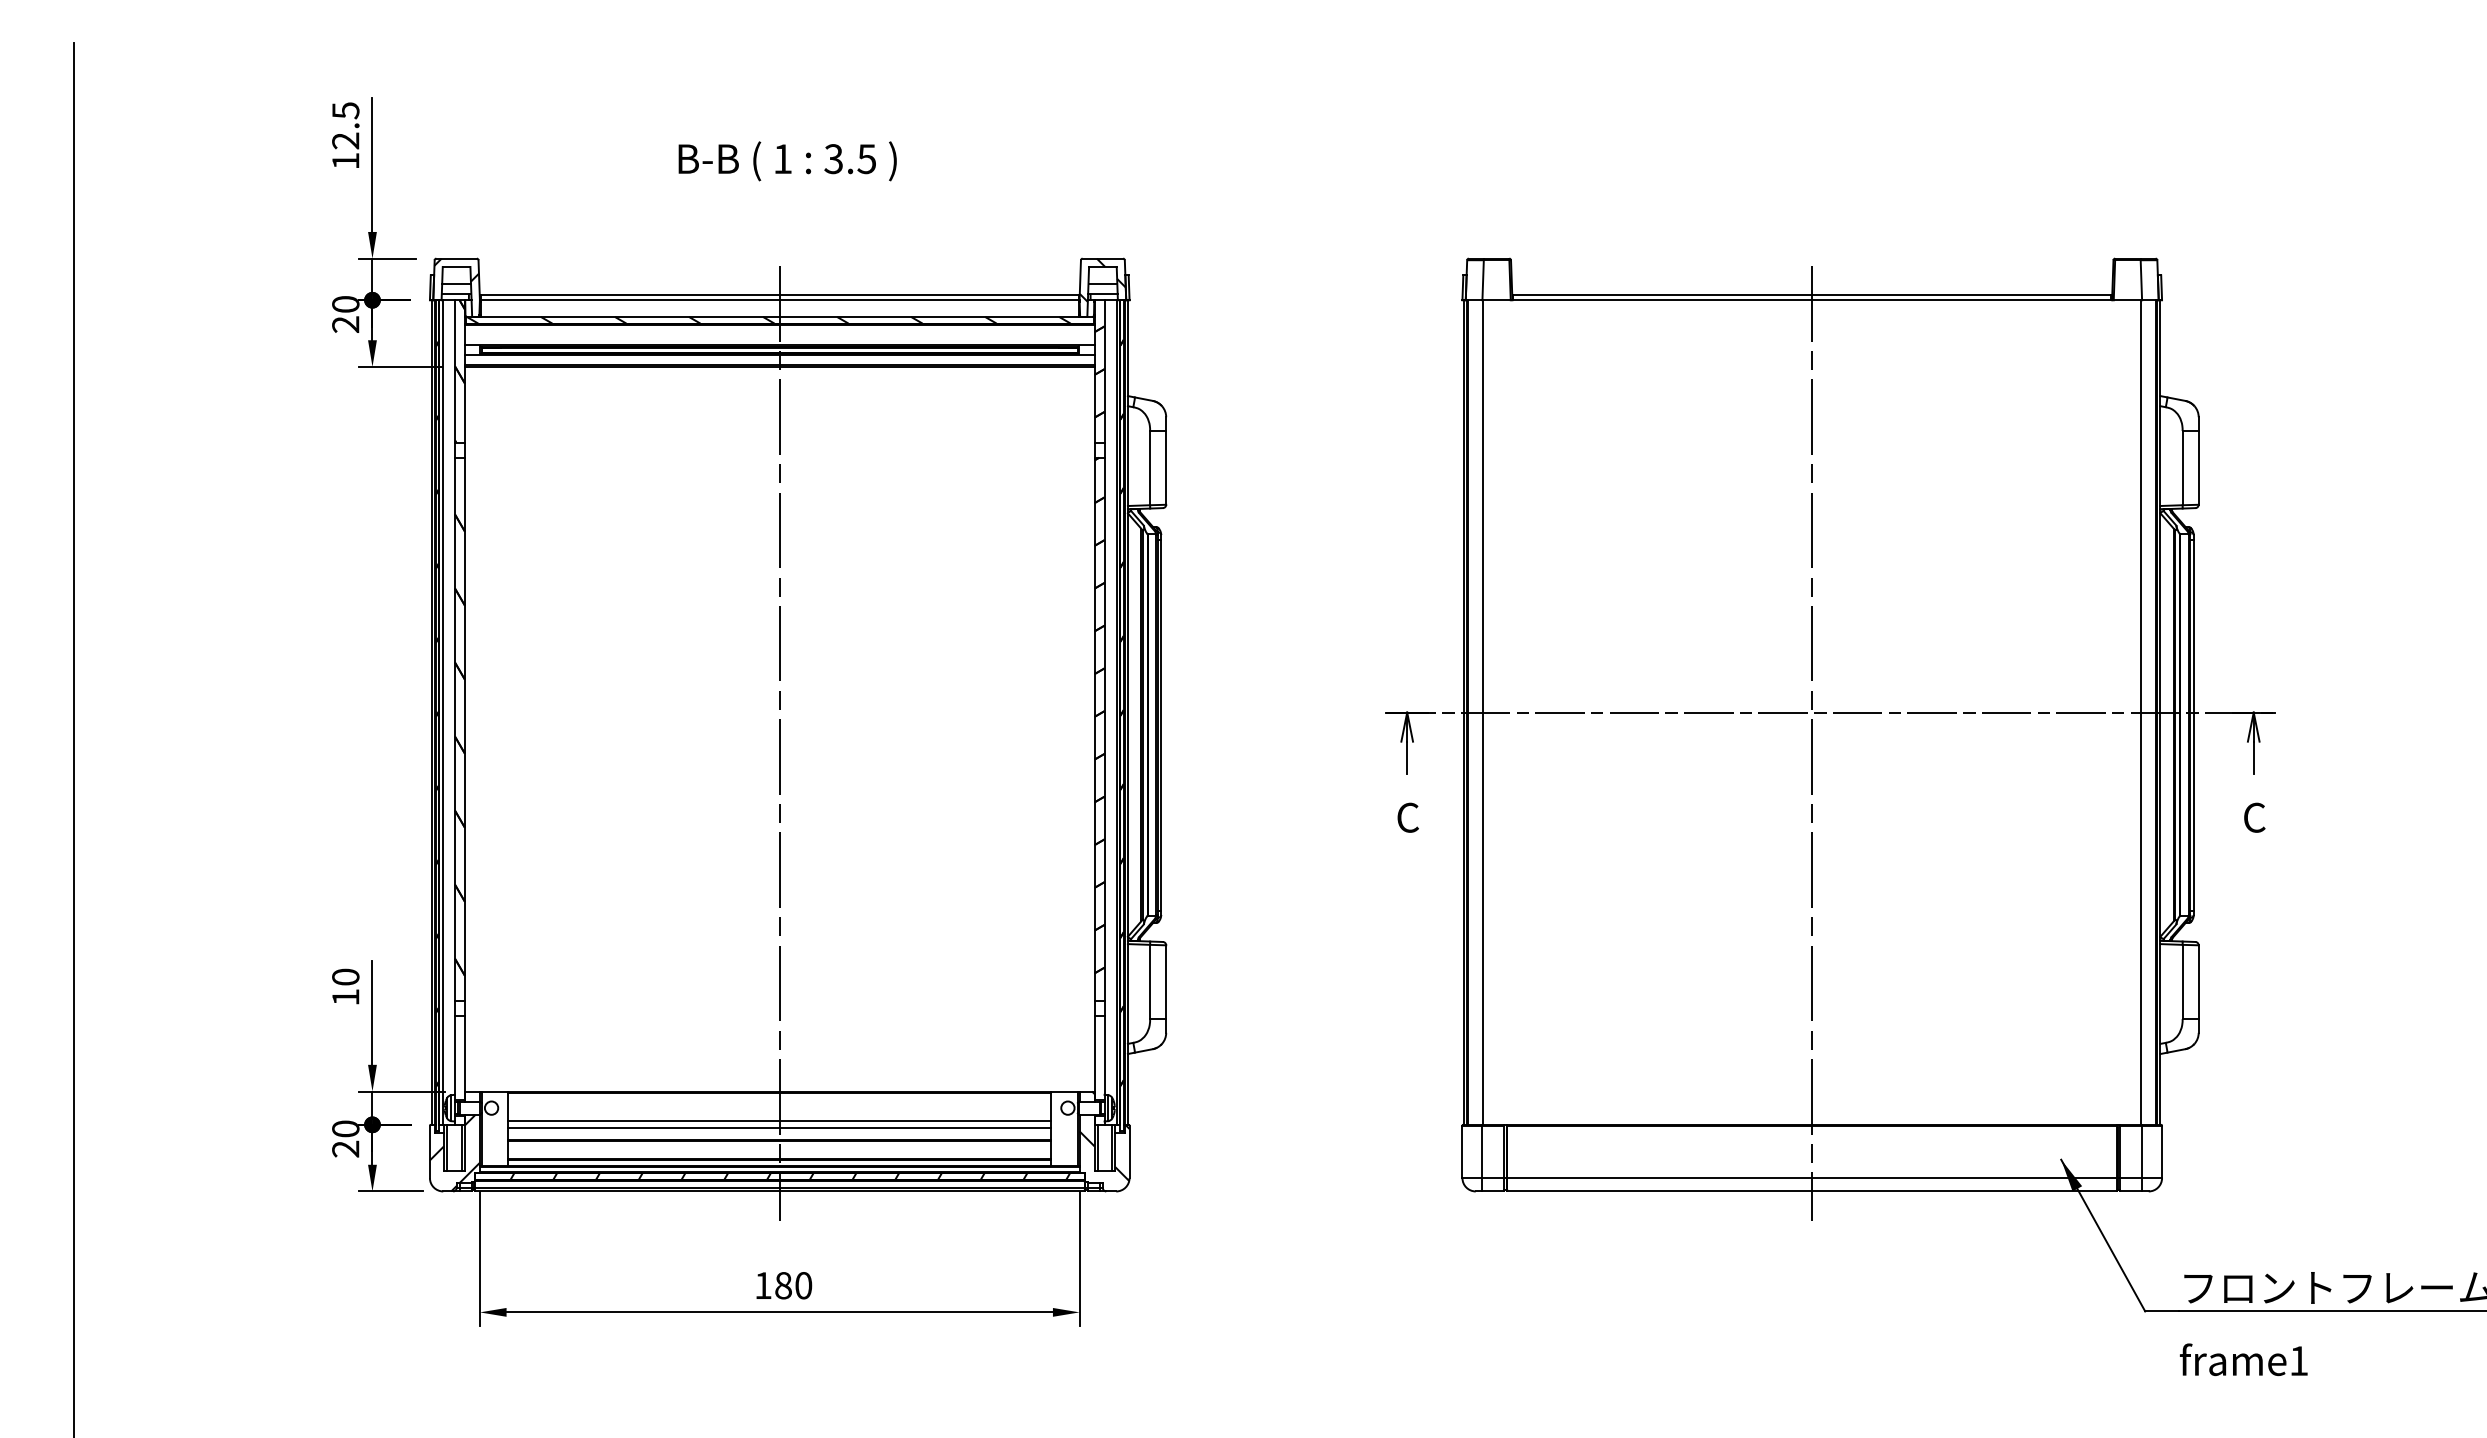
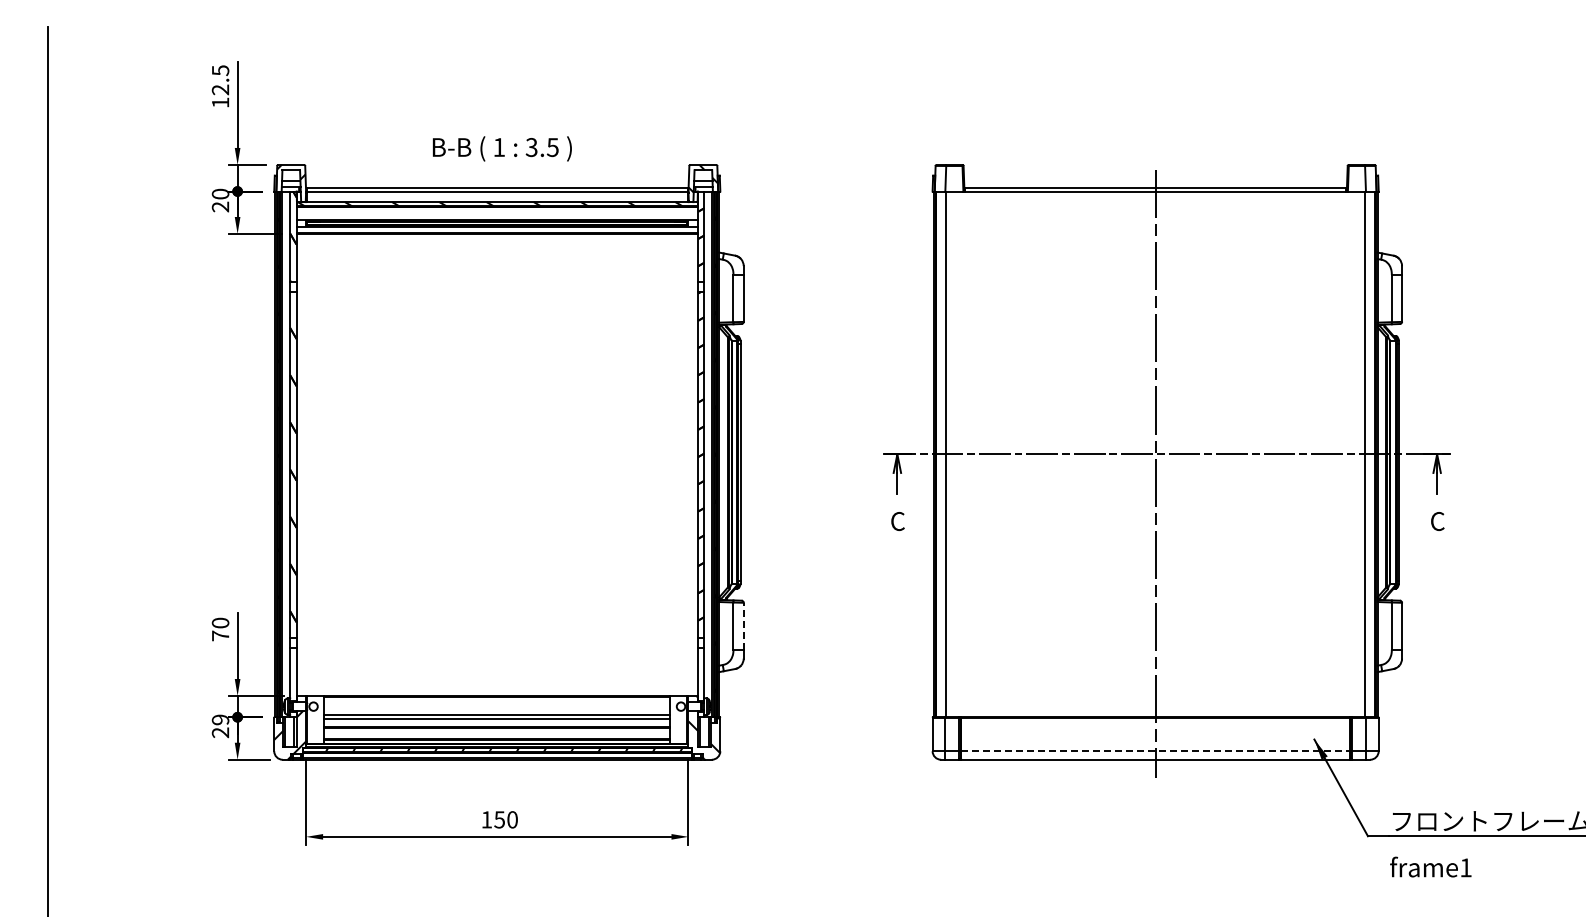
text: (787, 160) -> (502, 148), moved
line: (780, 742) -> (497, 473), removed
line: (1165, 982) -> (743, 626), solid -> dashed
text: (345, 996) -> (220, 635), 10 -> 70
text: (345, 1128) -> (220, 719), 20 -> 29
line: (1813, 1178) -> (1156, 751), solid -> dashed
text: (783, 1285) -> (499, 819), 180 -> 150

